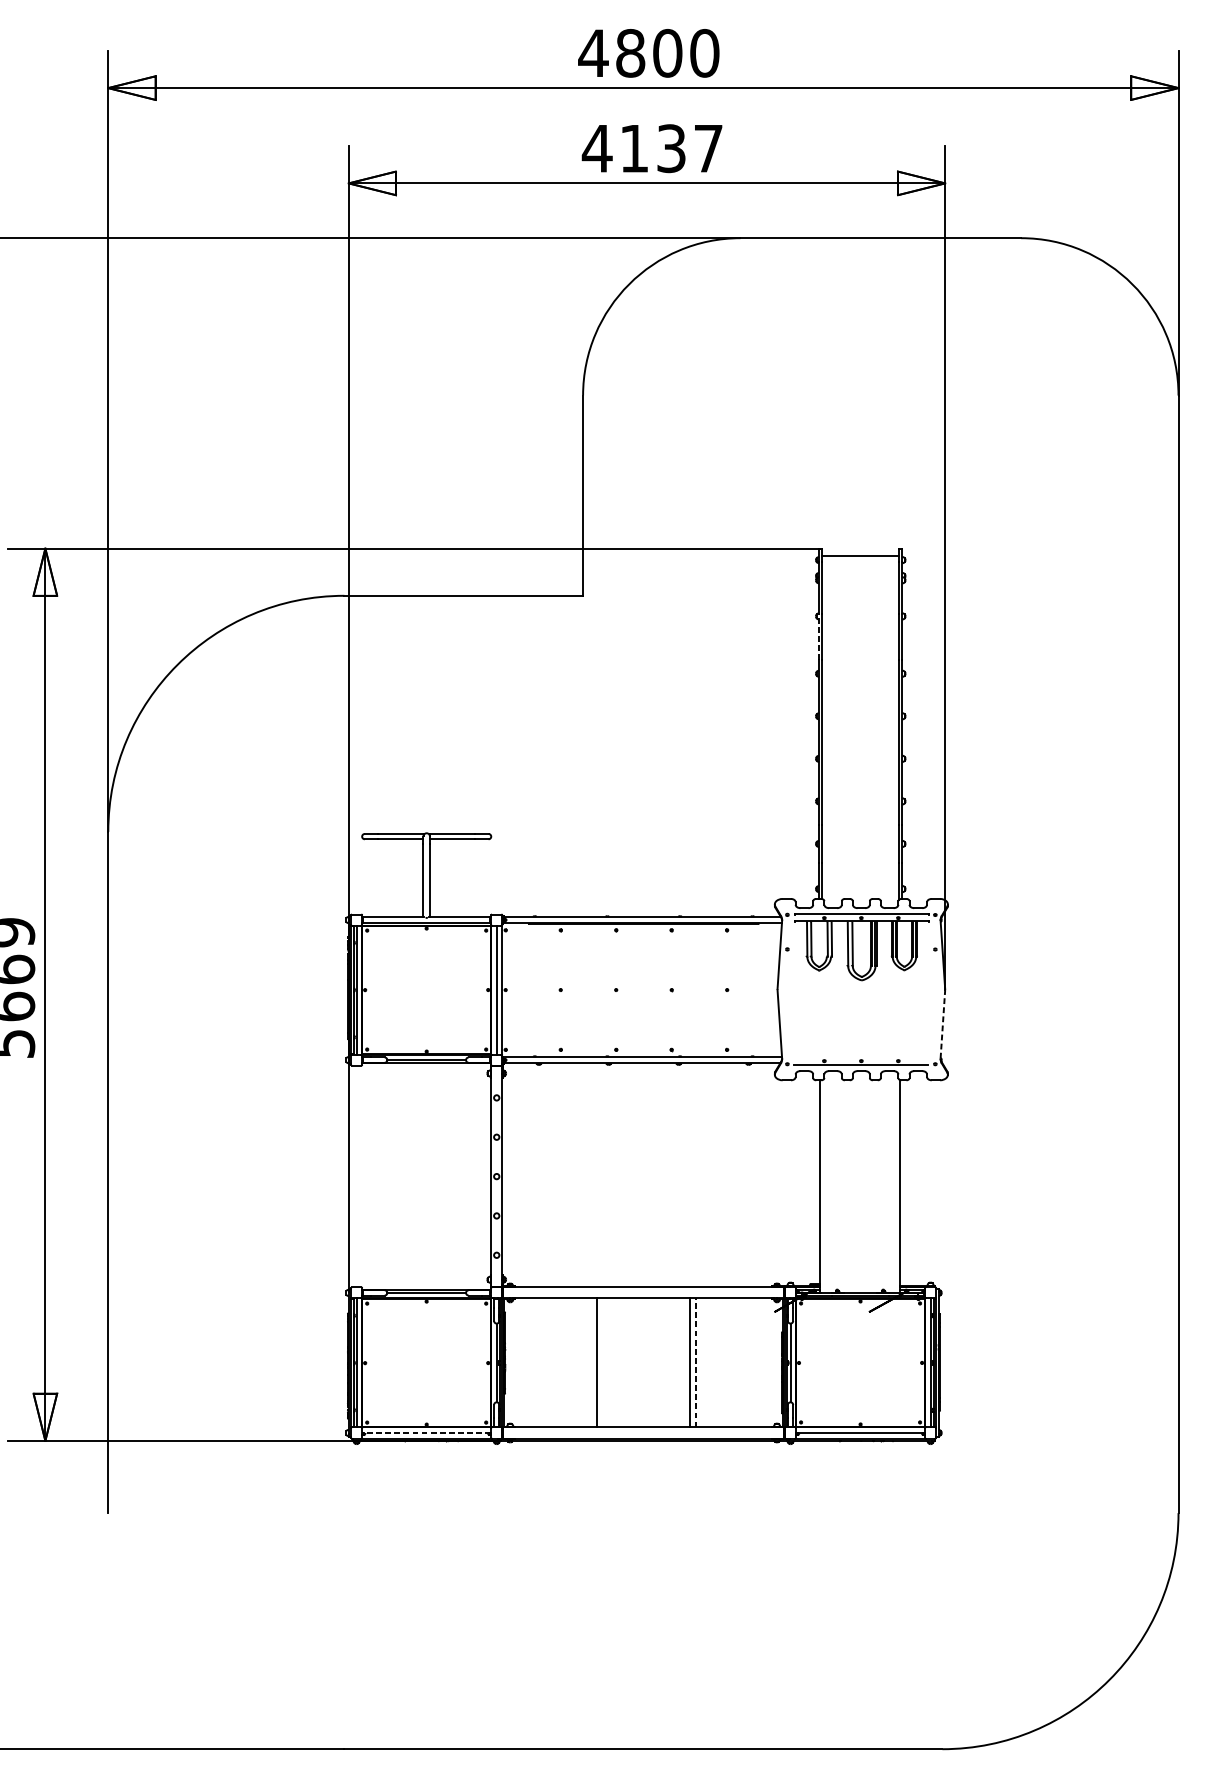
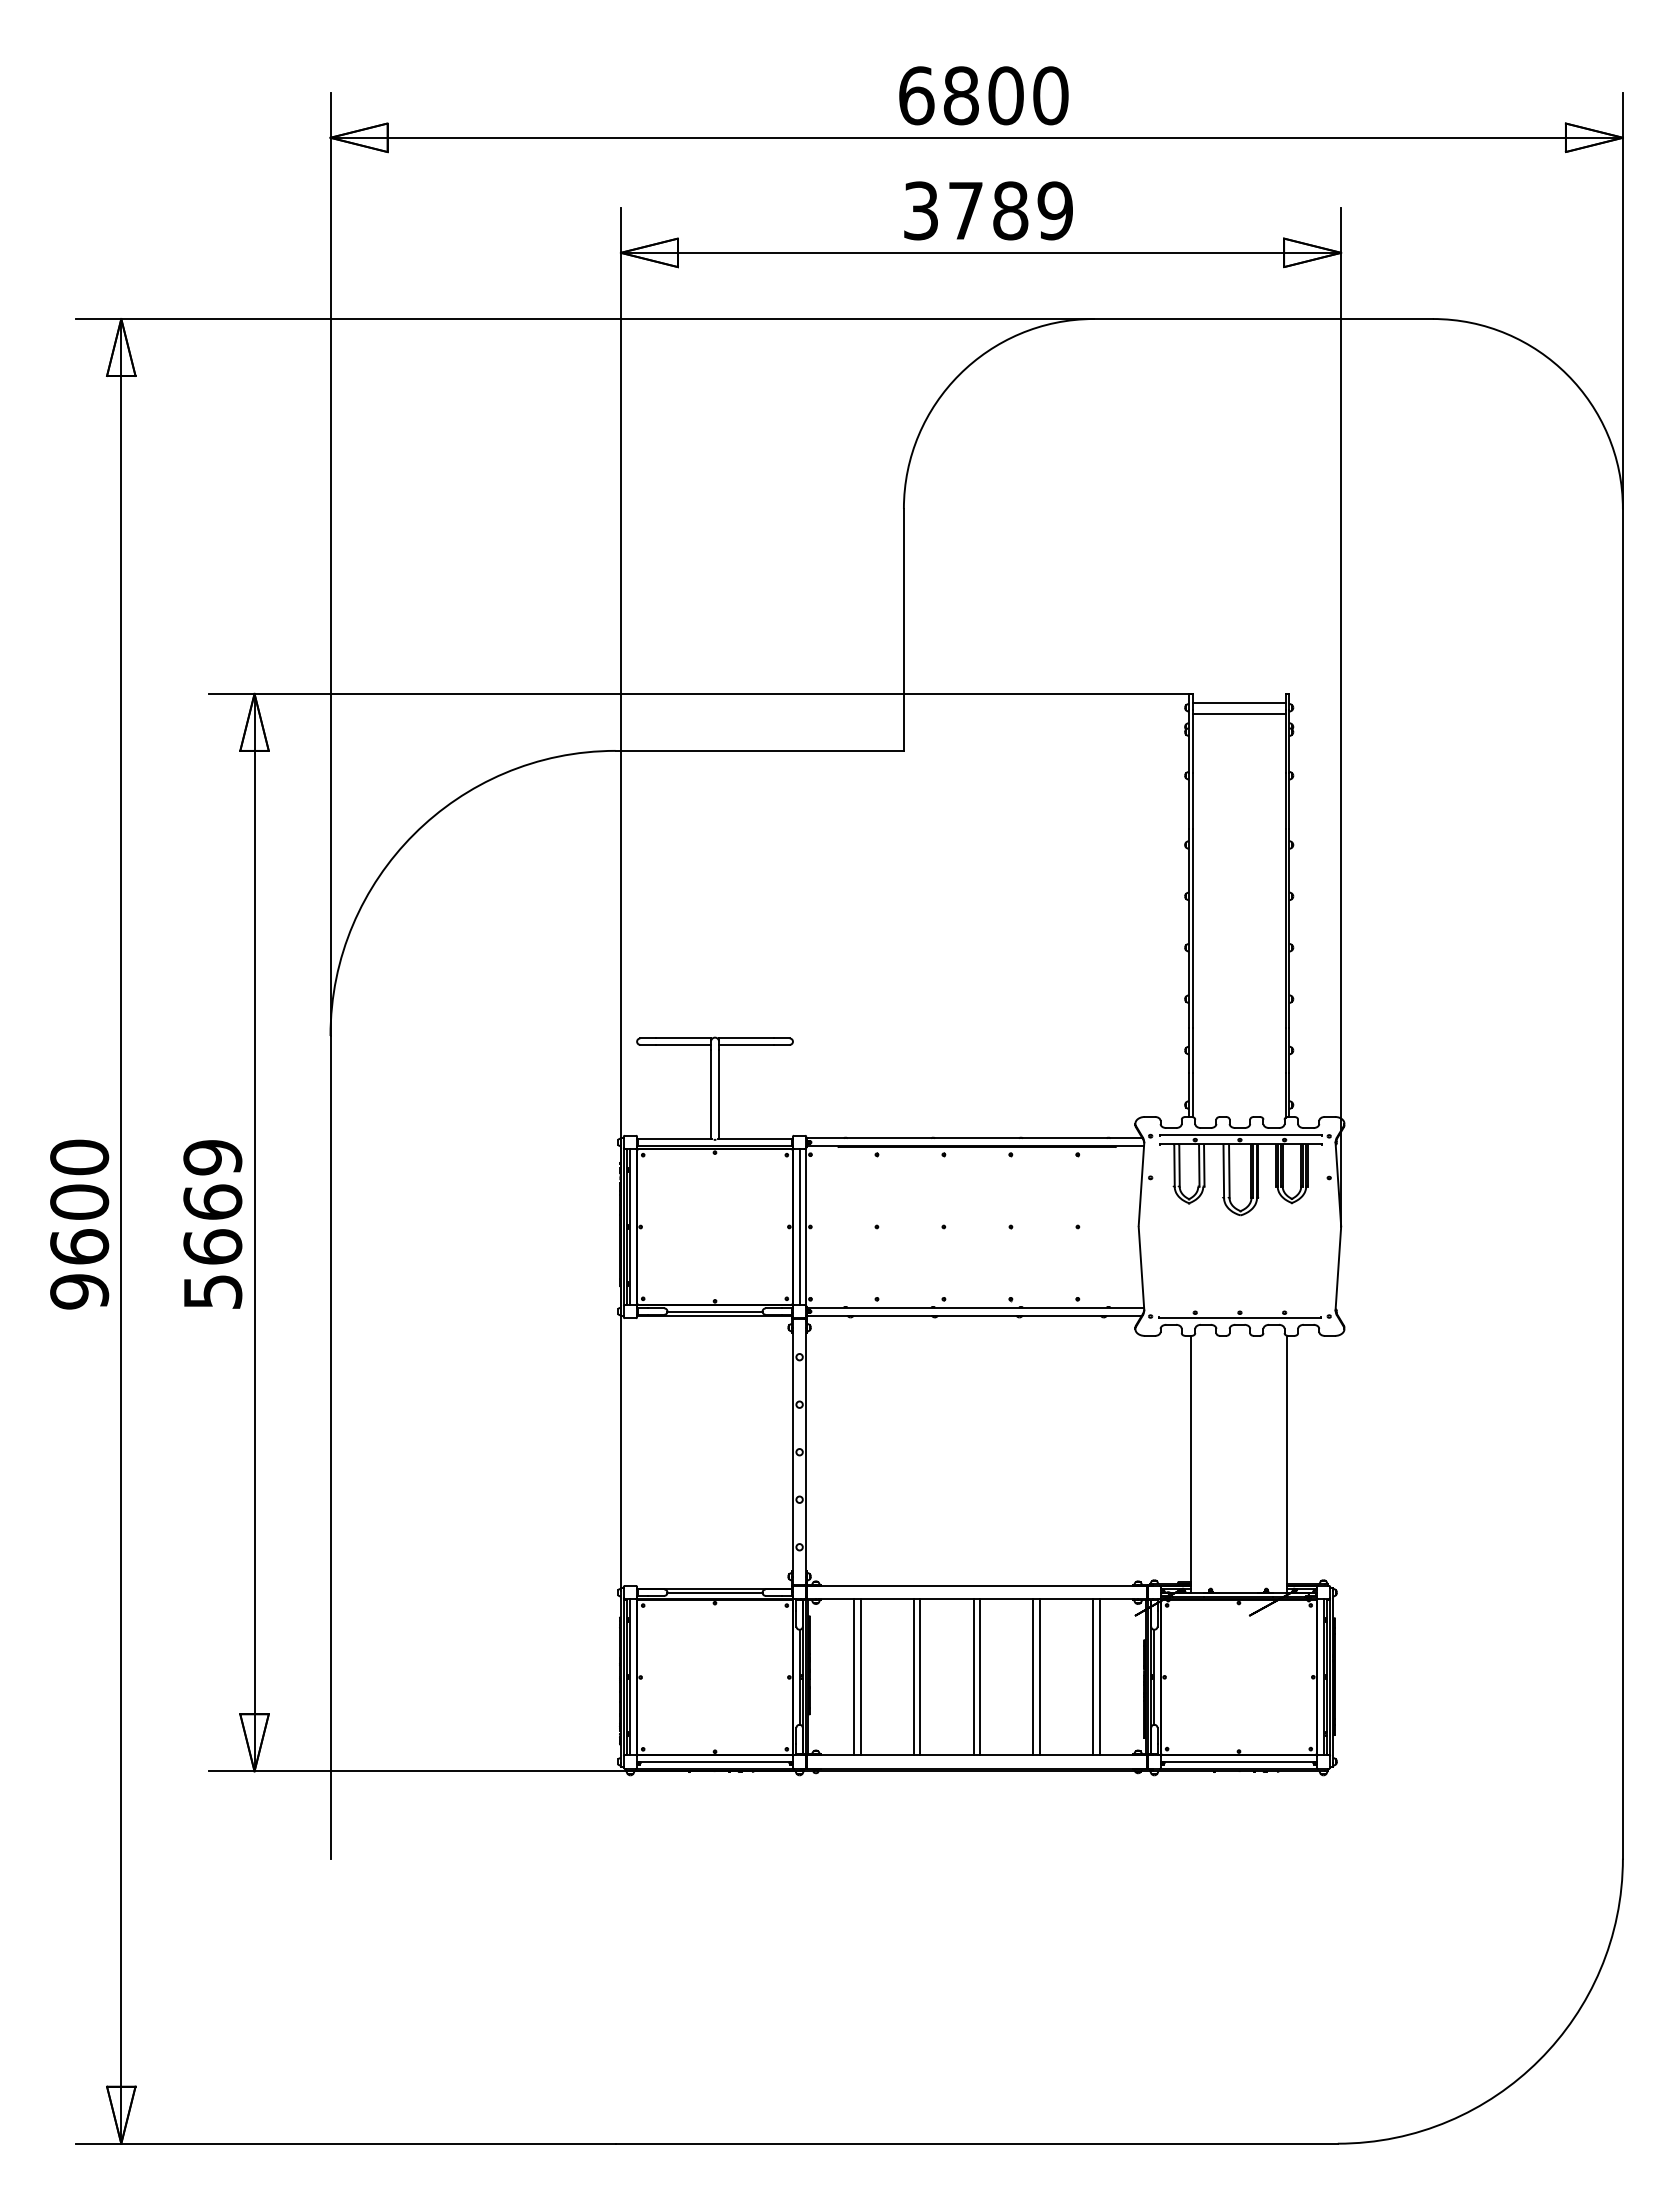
text: (593, 53) -> (916, 95), 4800 -> 6800
text: (652, 148) -> (987, 210), 4137 -> 3789
line: (860, 564) -> (1238, 713), added
line: (818, 636) -> (1188, 800), dashed -> solid
line: (942, 1023) -> (1338, 1267), dashed -> solid
line: (542, 1363) -> (854, 1677), added
line: (547, 1363) -> (860, 1677), added
line: (591, 1363) -> (914, 1677), added
line: (640, 1363) -> (973, 1677), added
line: (646, 1363) -> (980, 1677), added
line: (695, 1363) -> (1039, 1677), dashed -> solid
line: (740, 1363) -> (1093, 1677), added
line: (745, 1363) -> (1099, 1677), added
line: (427, 1432) -> (715, 1761), dashed -> solid

